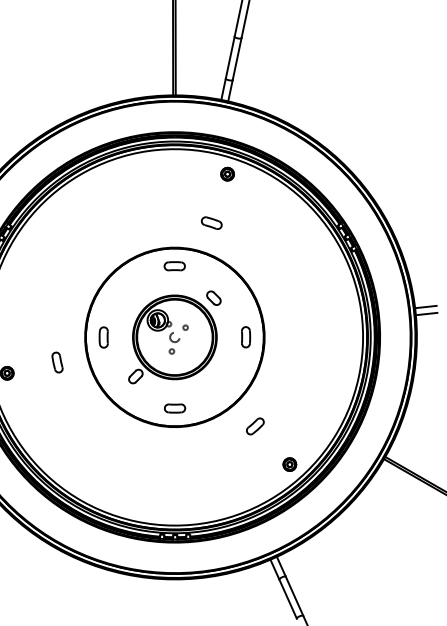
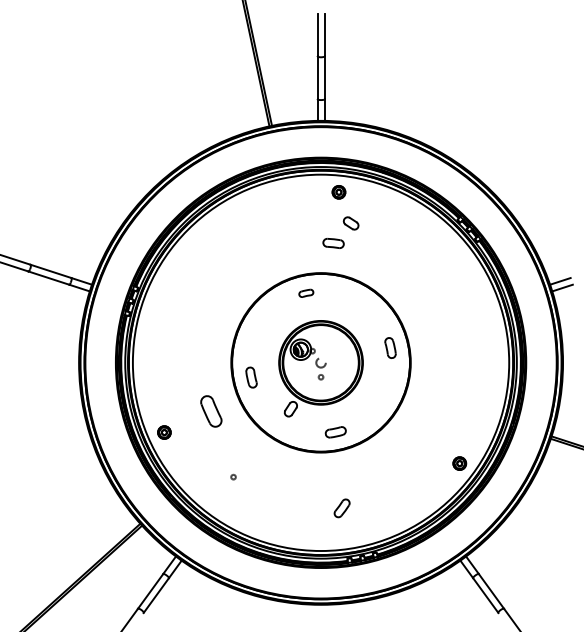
part: (174, 266) -> (306, 293), size x0.7
part: (213, 298) -> (350, 223), moved
circle: (185, 327) -> (233, 476), moved
part: (57, 362) -> (211, 411), size x1.6
part: (254, 426) -> (341, 508), moved

